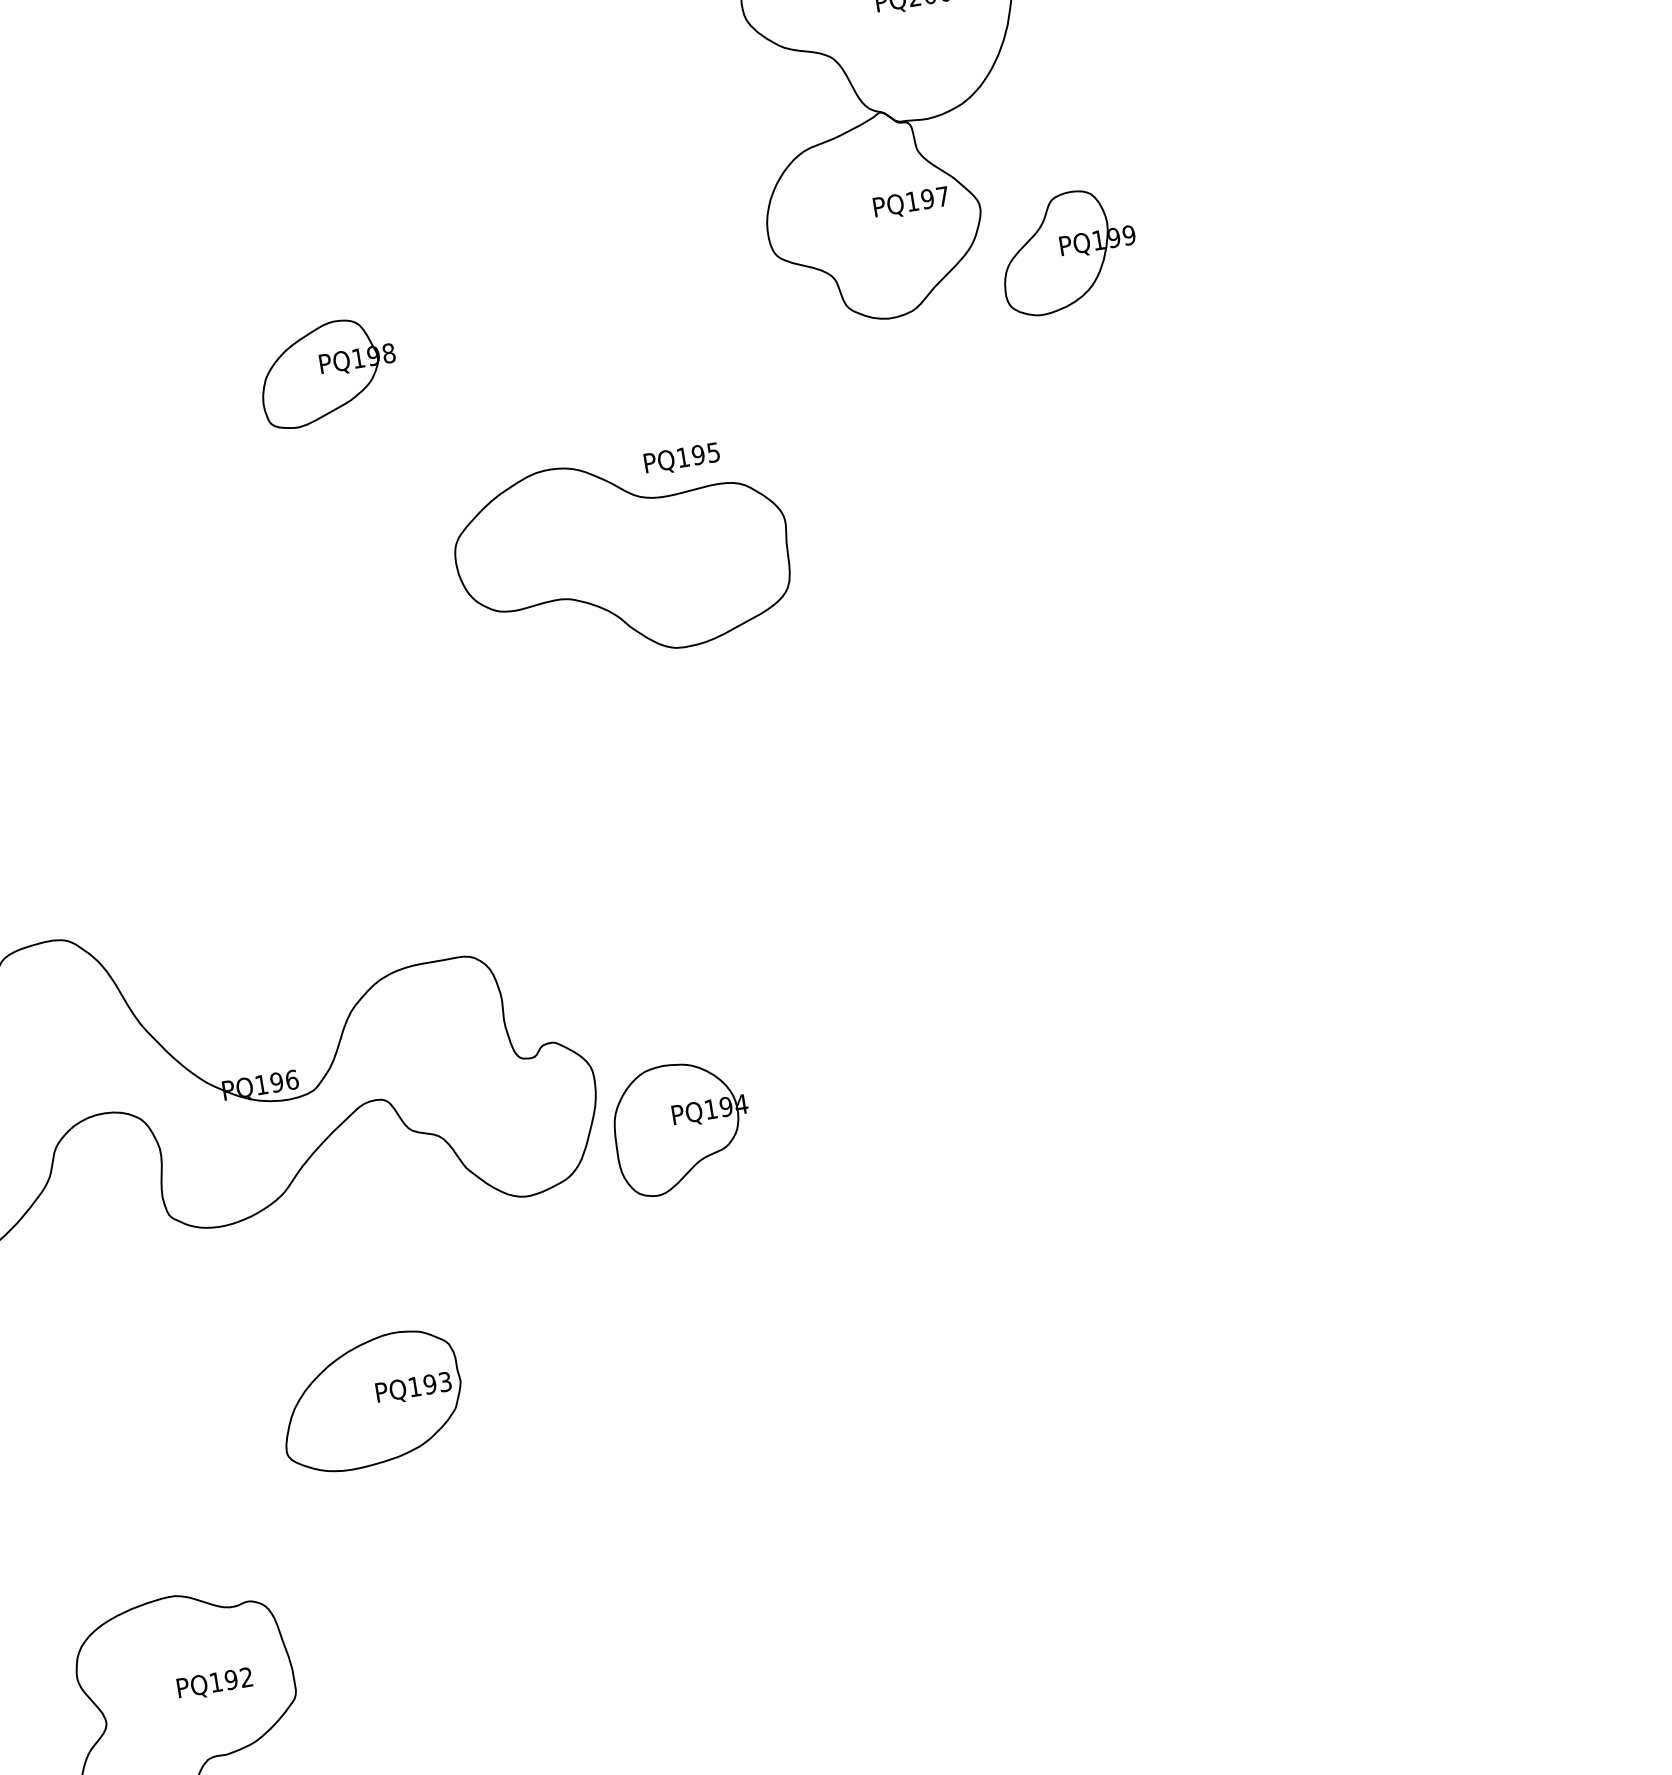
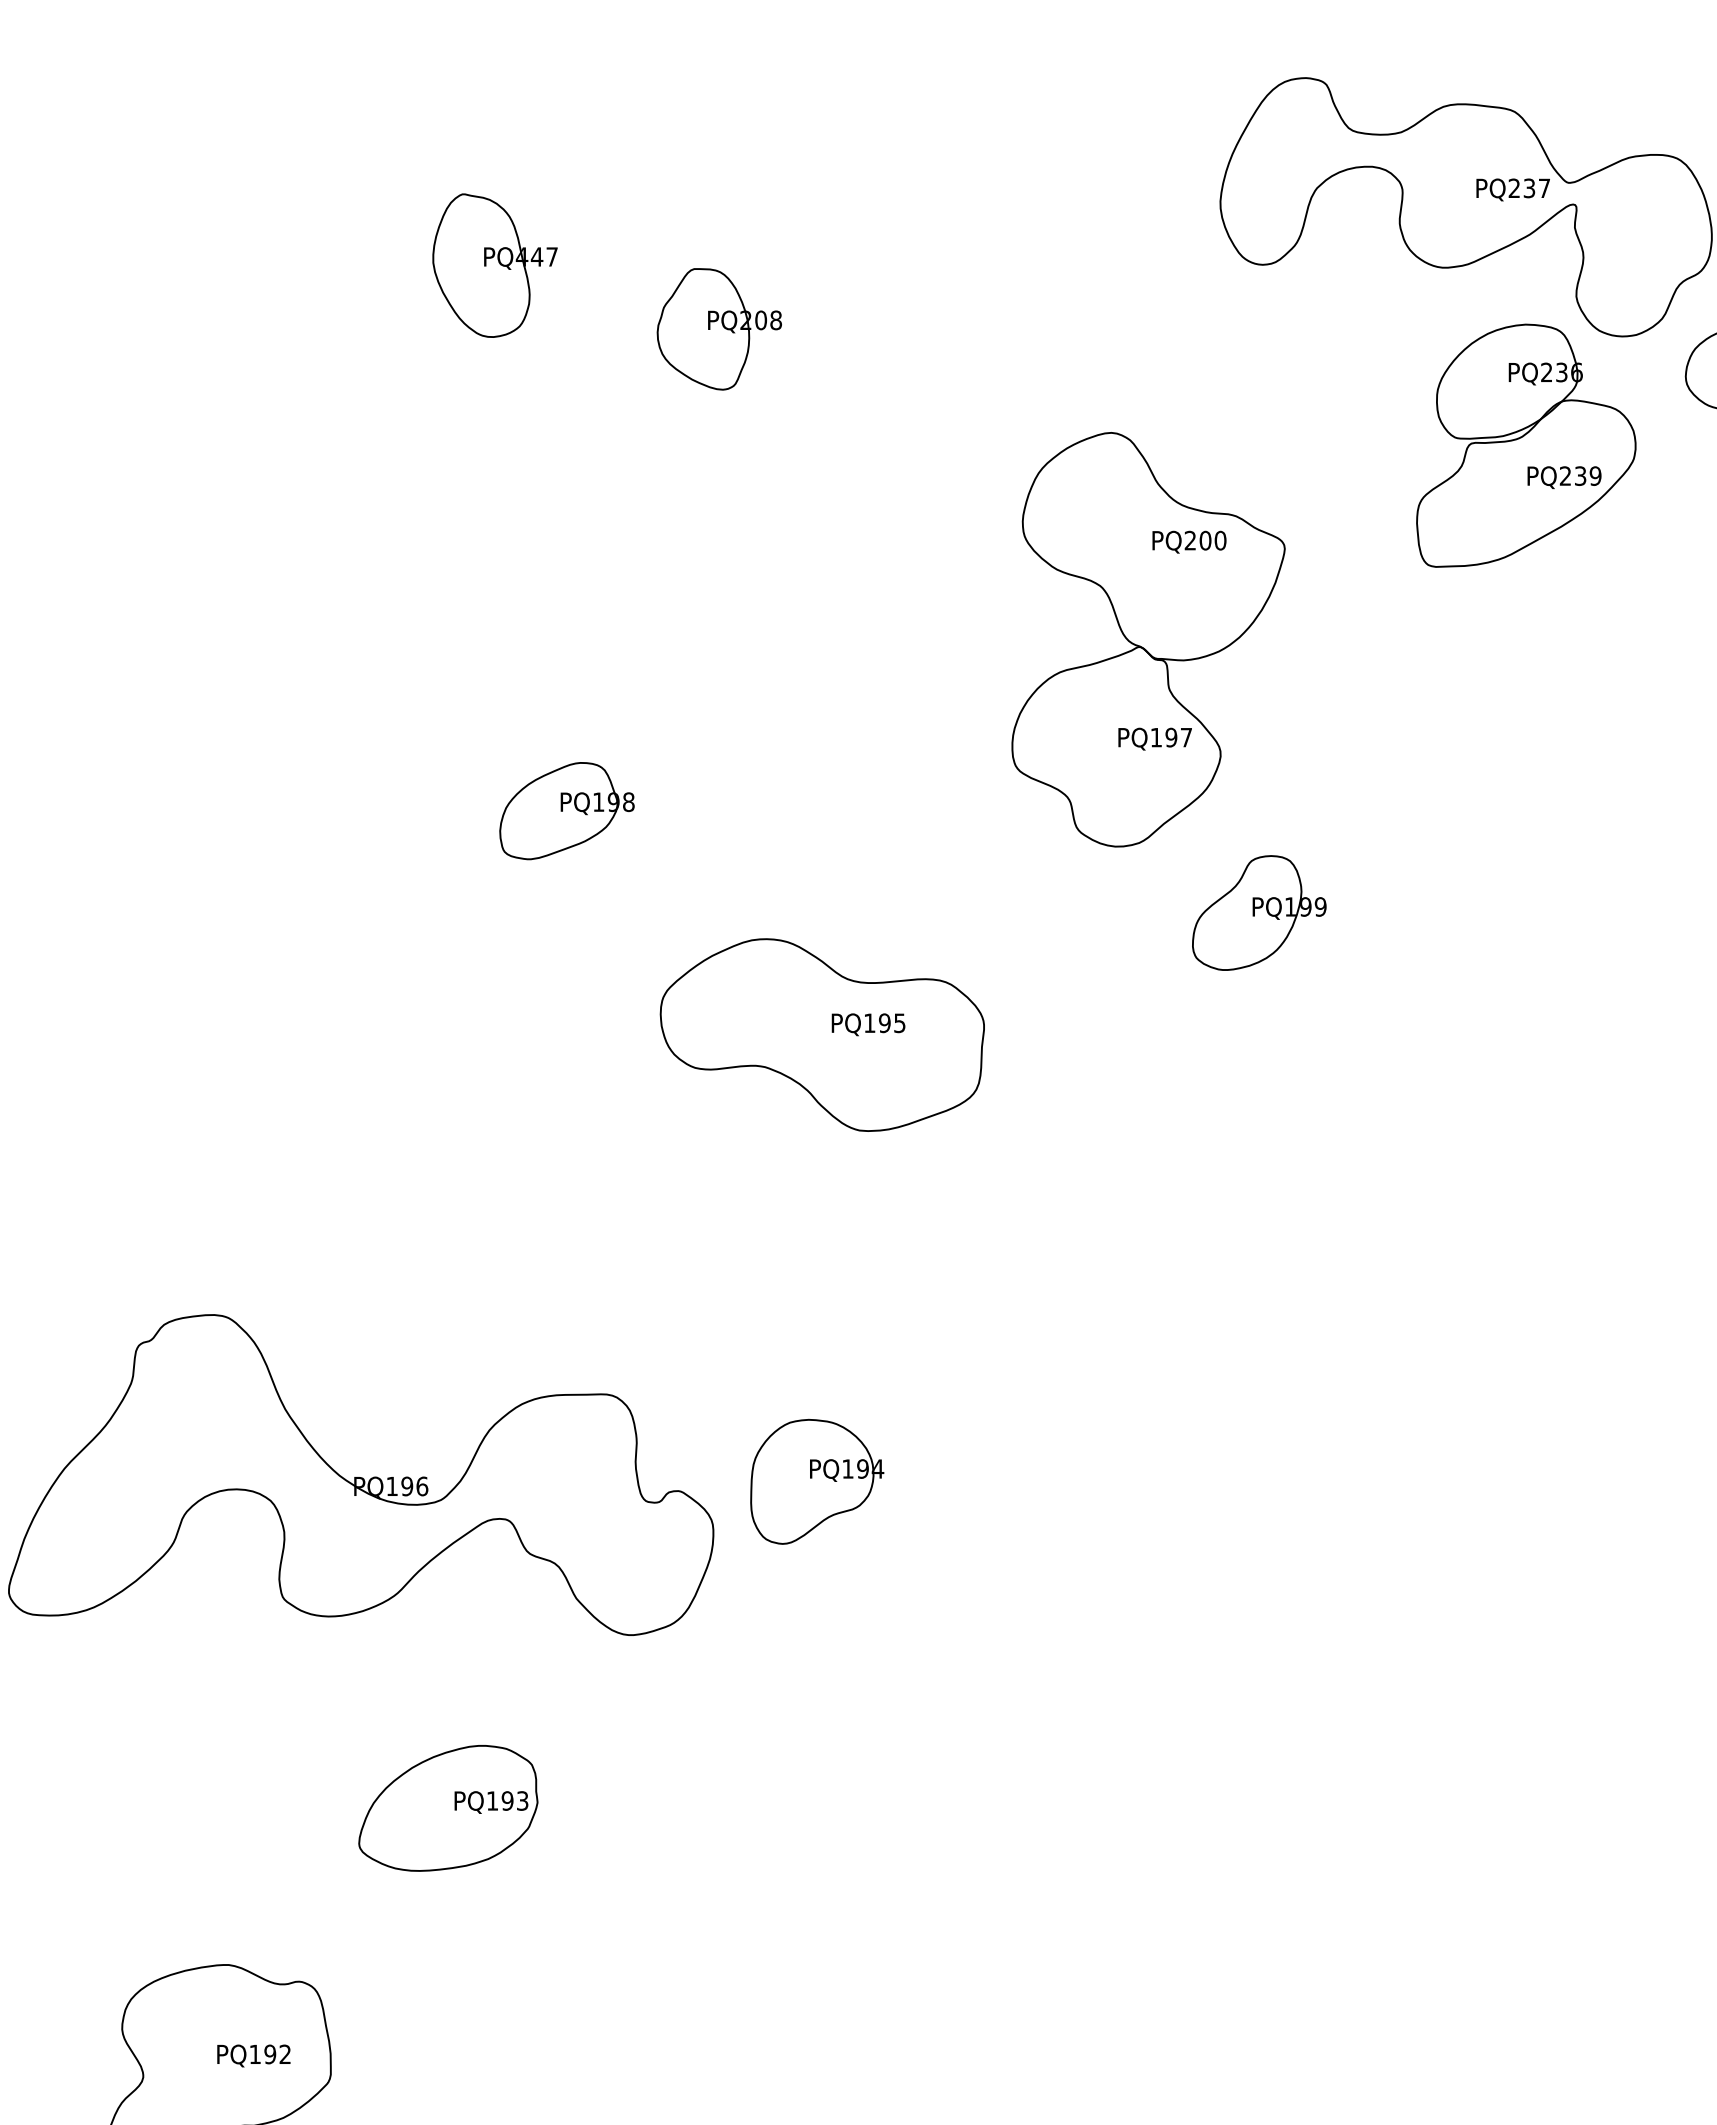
part: (1068, 251) -> (1259, 912), moved
text: (682, 458) -> (868, 1024), moved
part: (682, 1126) -> (817, 1481), moved

